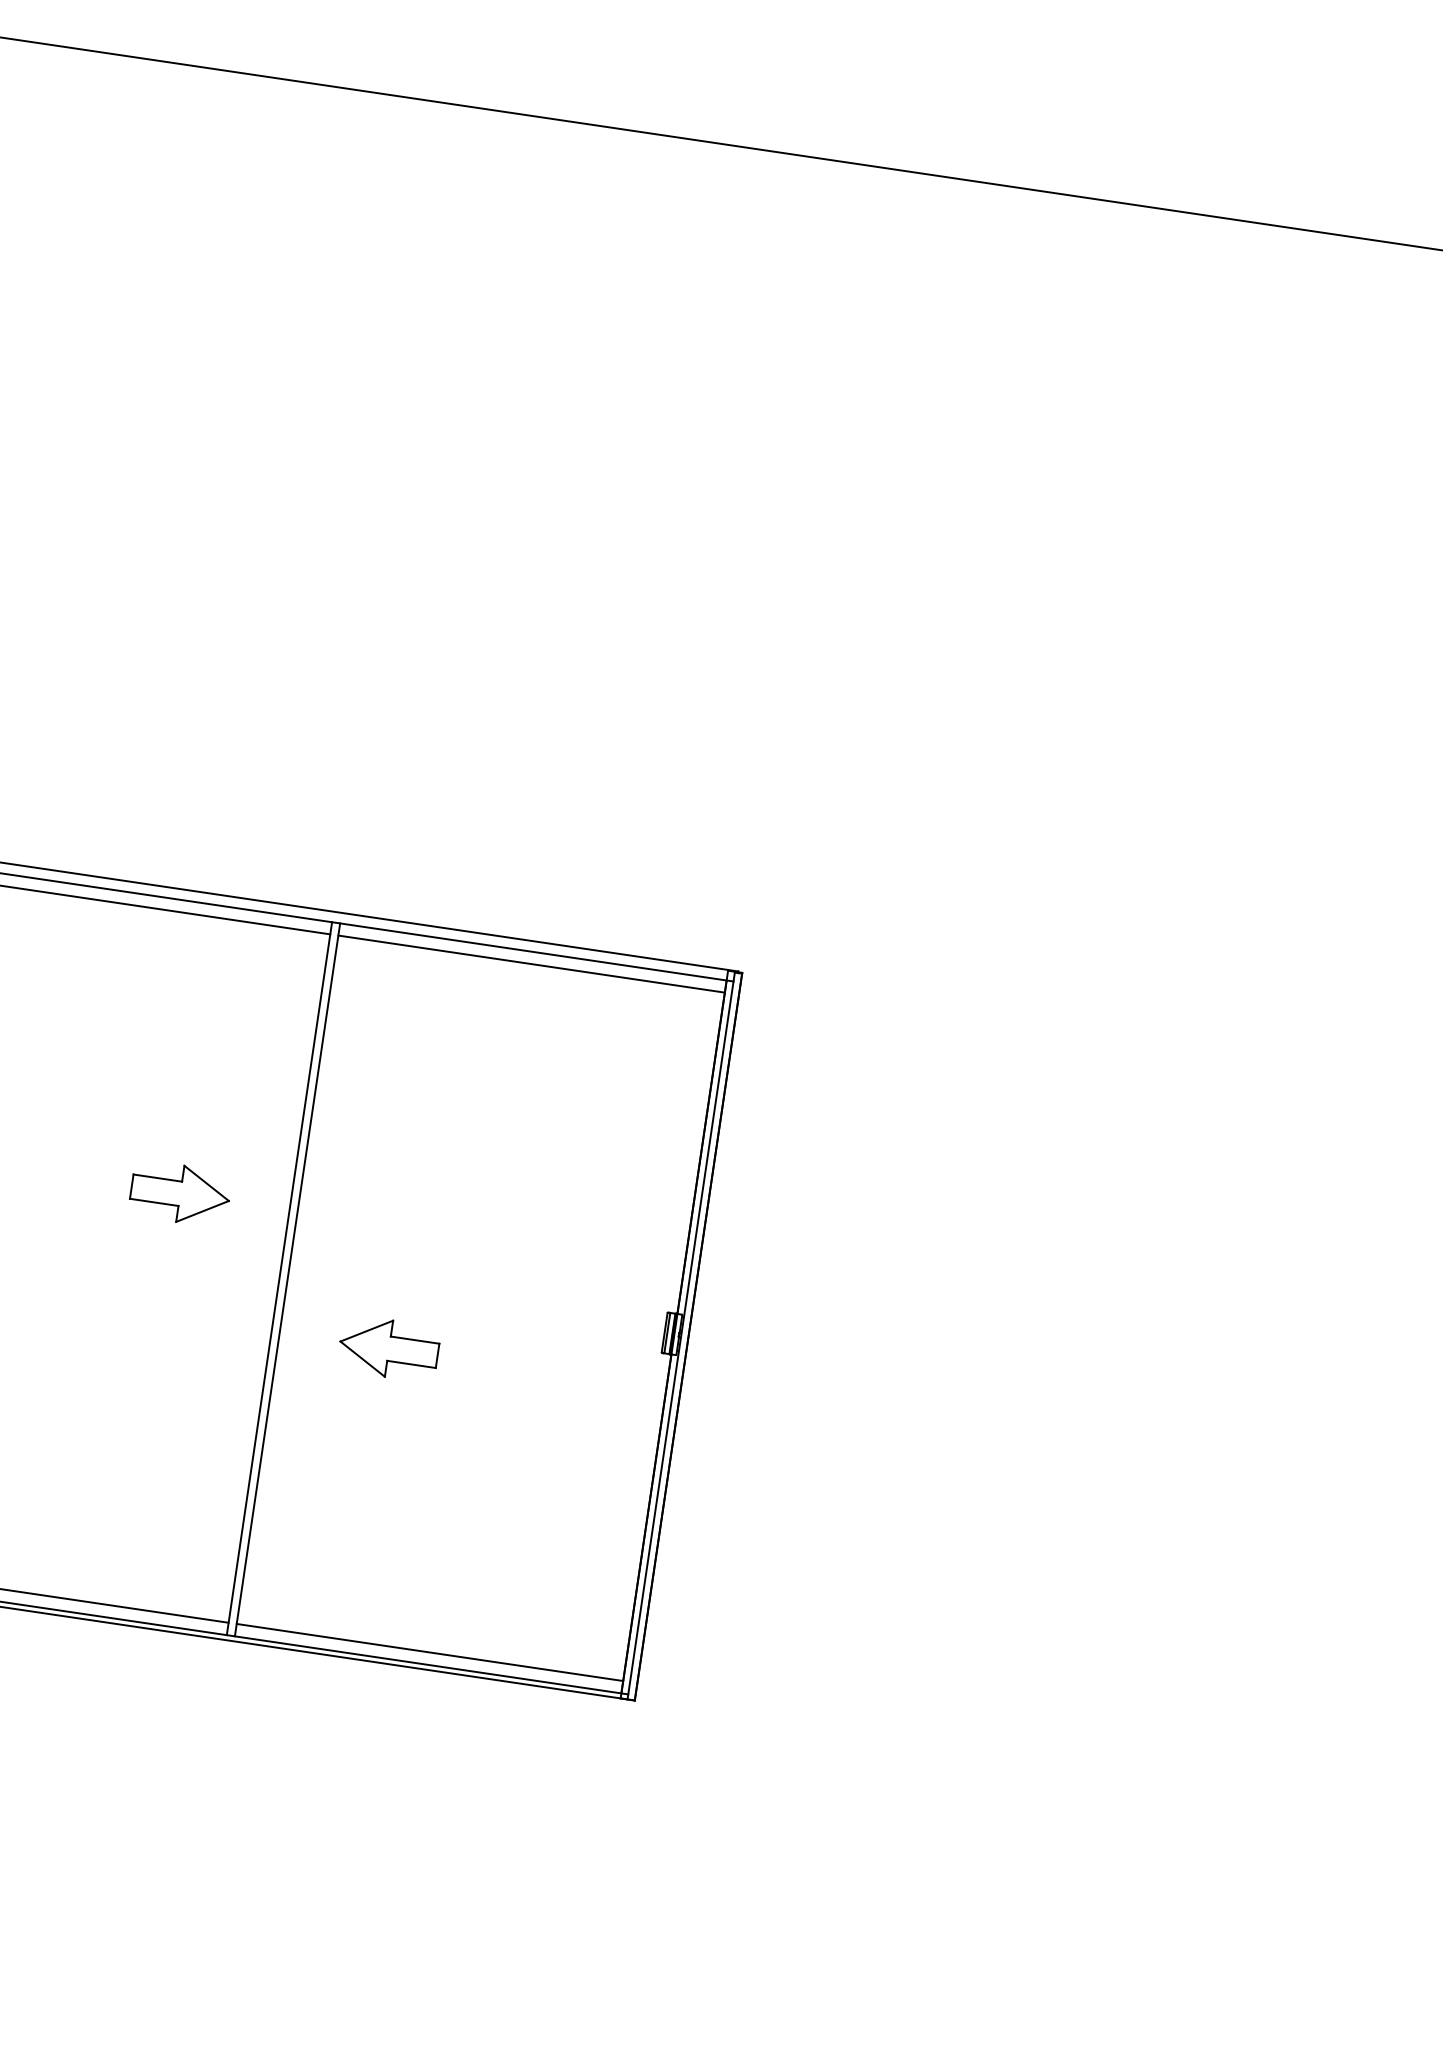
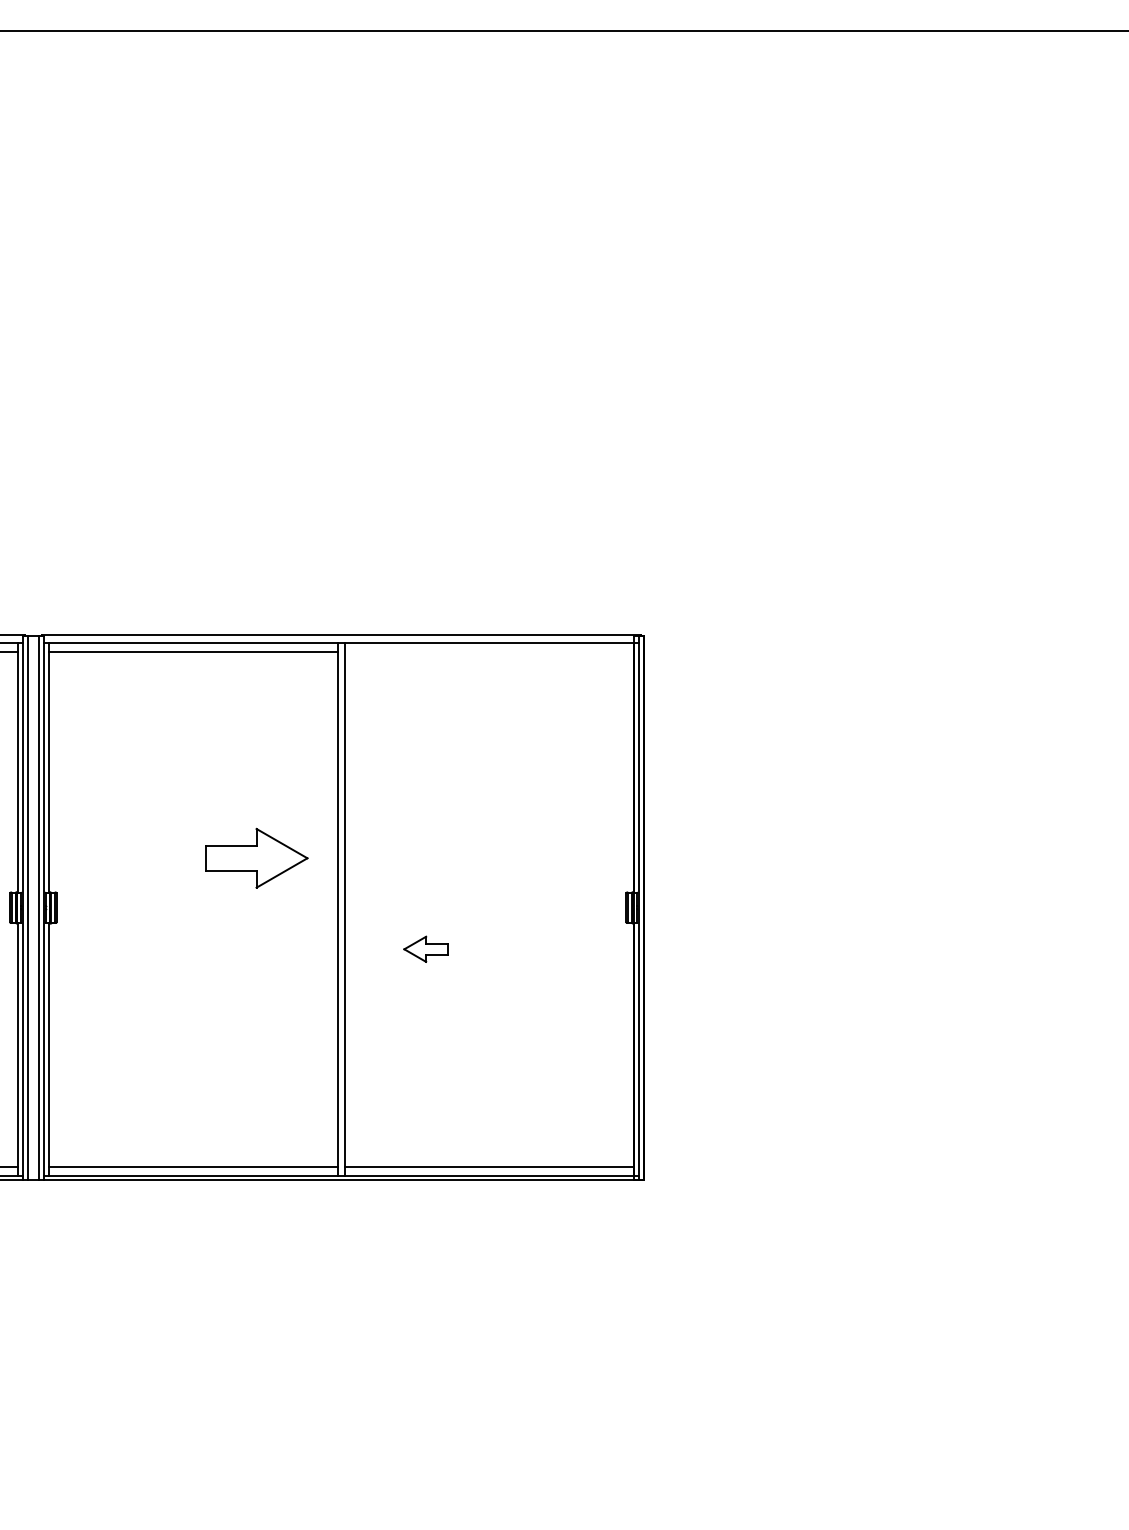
line: (530, 964) -> (488, 652), removed
part: (180, 1193) -> (256, 858), size x1.4
part: (387, 1348) -> (425, 949), size x0.6

